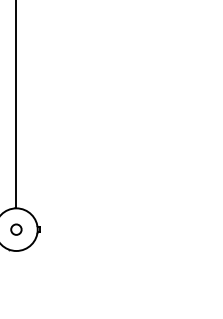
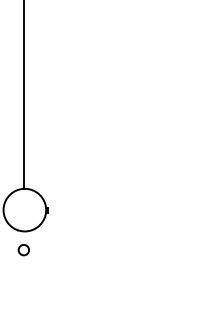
circle: (16, 229) -> (23, 249), moved

